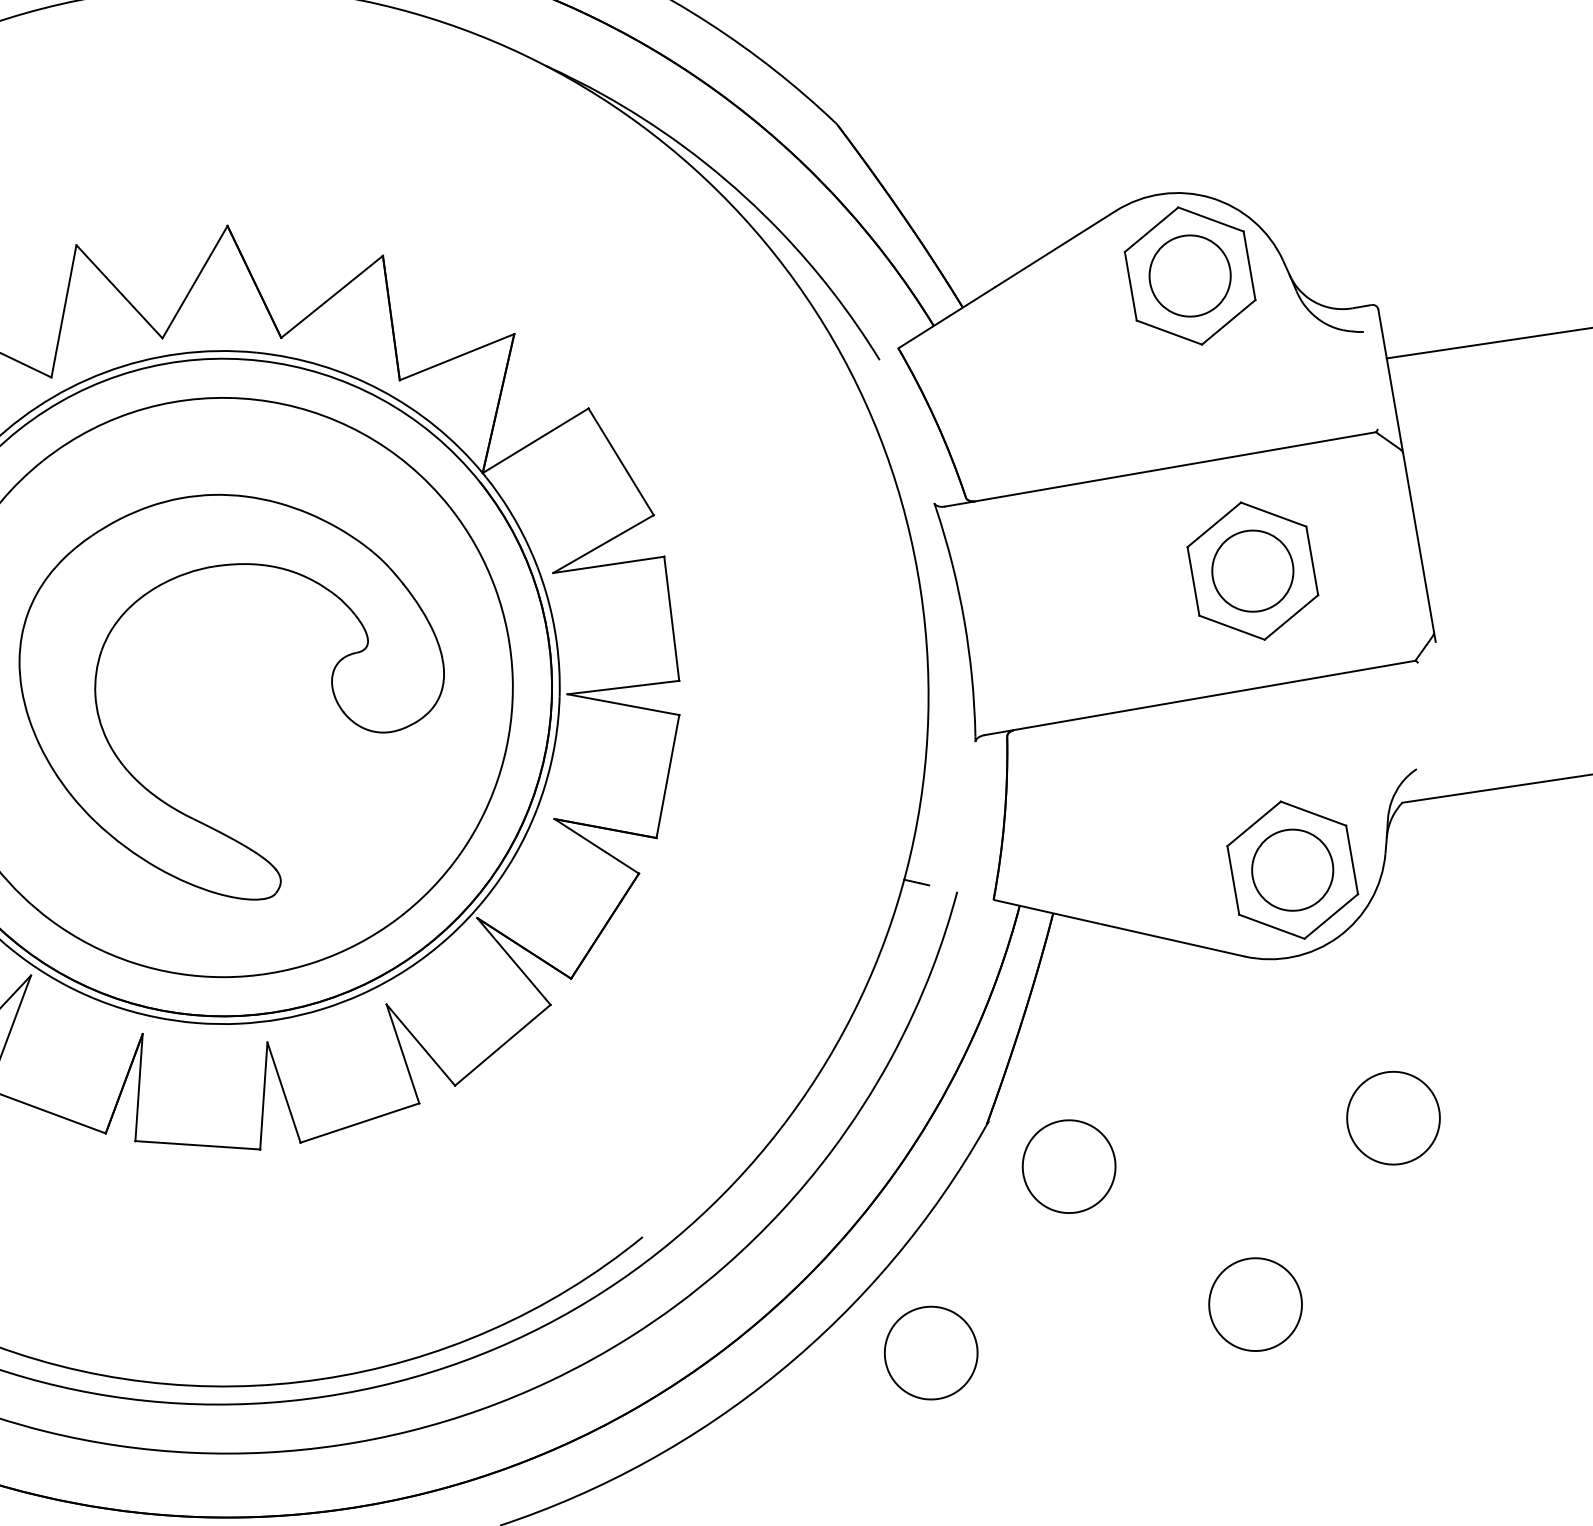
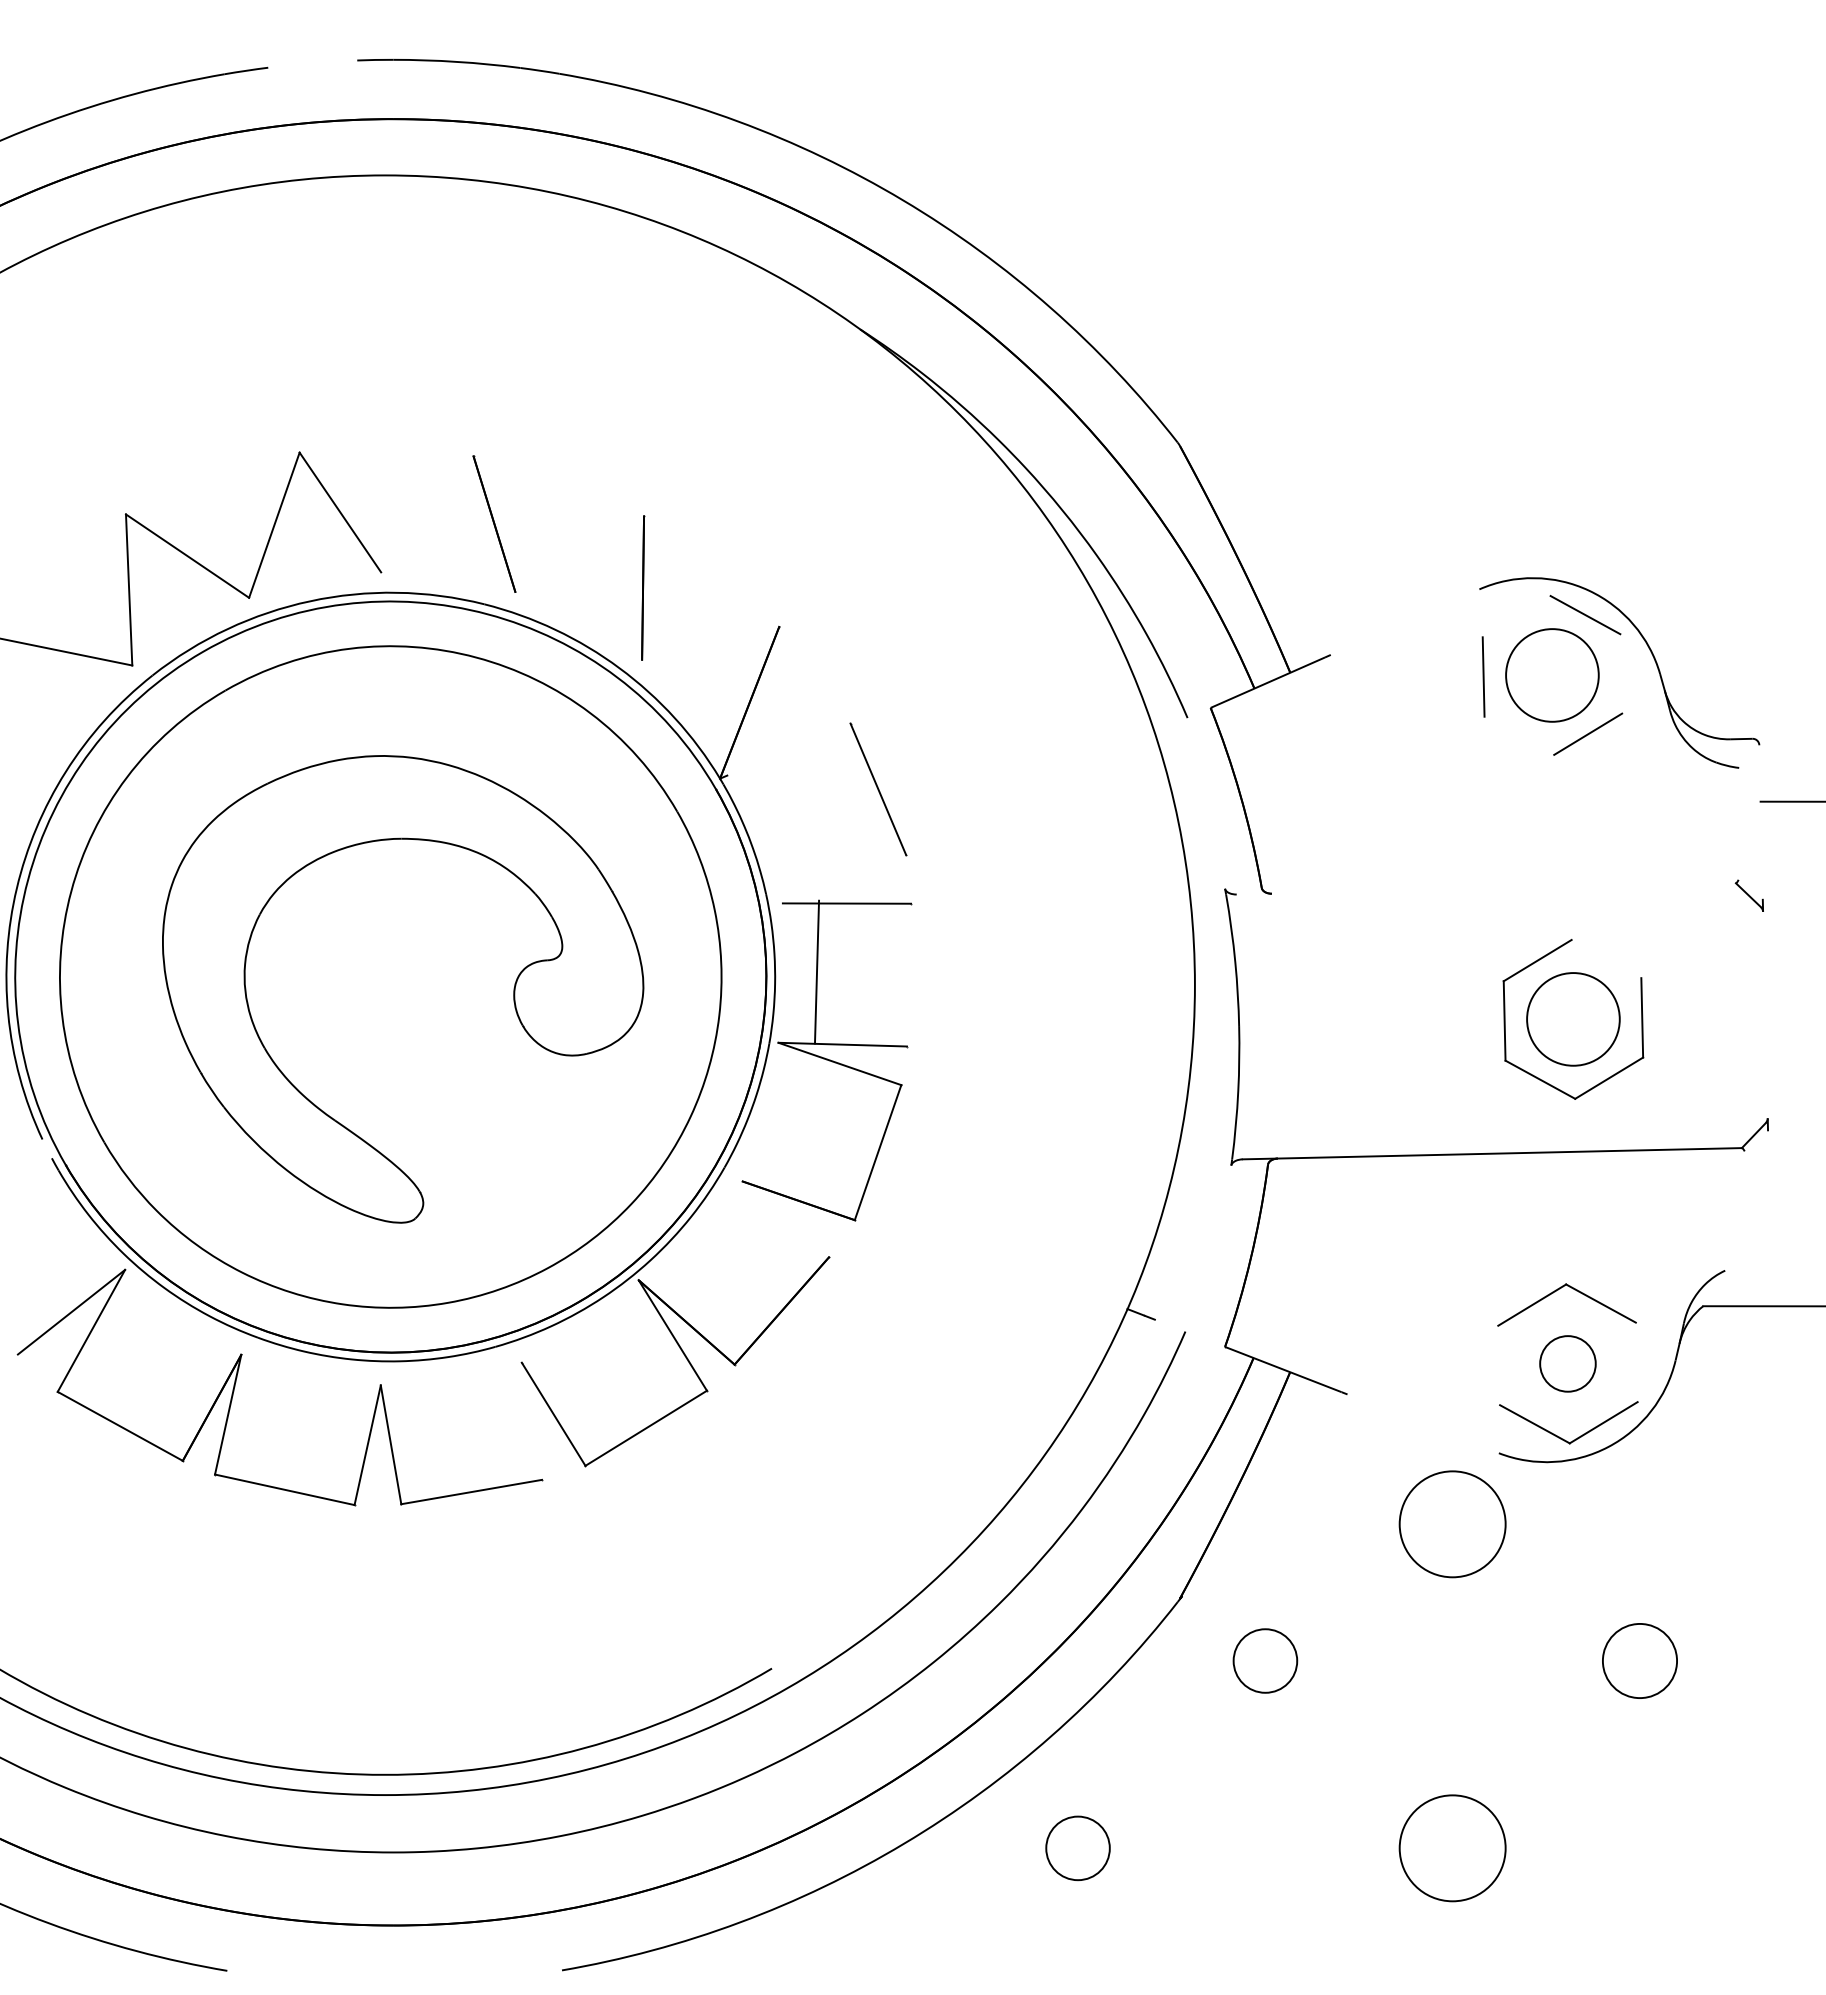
line: (1151, 229) -> (1516, 616), removed
line: (1055, 248) -> (1404, 621), removed
line: (1249, 265) -> (1621, 673), removed
line: (195, 282) -> (427, 514), removed
line: (331, 296) -> (579, 553), removed
line: (1169, 332) -> (1519, 735), removed
line: (456, 356) -> (710, 642), removed
line: (1389, 375) -> (1760, 821), removed
line: (539, 438) -> (789, 749), removed
line: (1159, 469) -> (1485, 888), removed
line: (1273, 514) -> (1606, 958), removed
line: (1418, 542) -> (1765, 1014), removed
line: (603, 544) -> (844, 879), removed
line: (671, 618) -> (816, 971), moved
line: (596, 846) -> (785, 1219), removed
line: (1351, 860) -> (1636, 1362), removed
circle: (1292, 869) -> (1567, 1363), size x0.6
line: (1233, 880) -> (1499, 1365), removed
line: (1174, 940) -> (1422, 1423), removed
circle: (1213, 1024) -> (1452, 1524), added
line: (402, 1053) -> (531, 1420), removed
circle: (1393, 1117) -> (1639, 1660), size x0.7
circle: (1069, 1166) -> (1265, 1660), size x0.6
circle: (930, 1353) -> (1077, 1848), size x0.6

